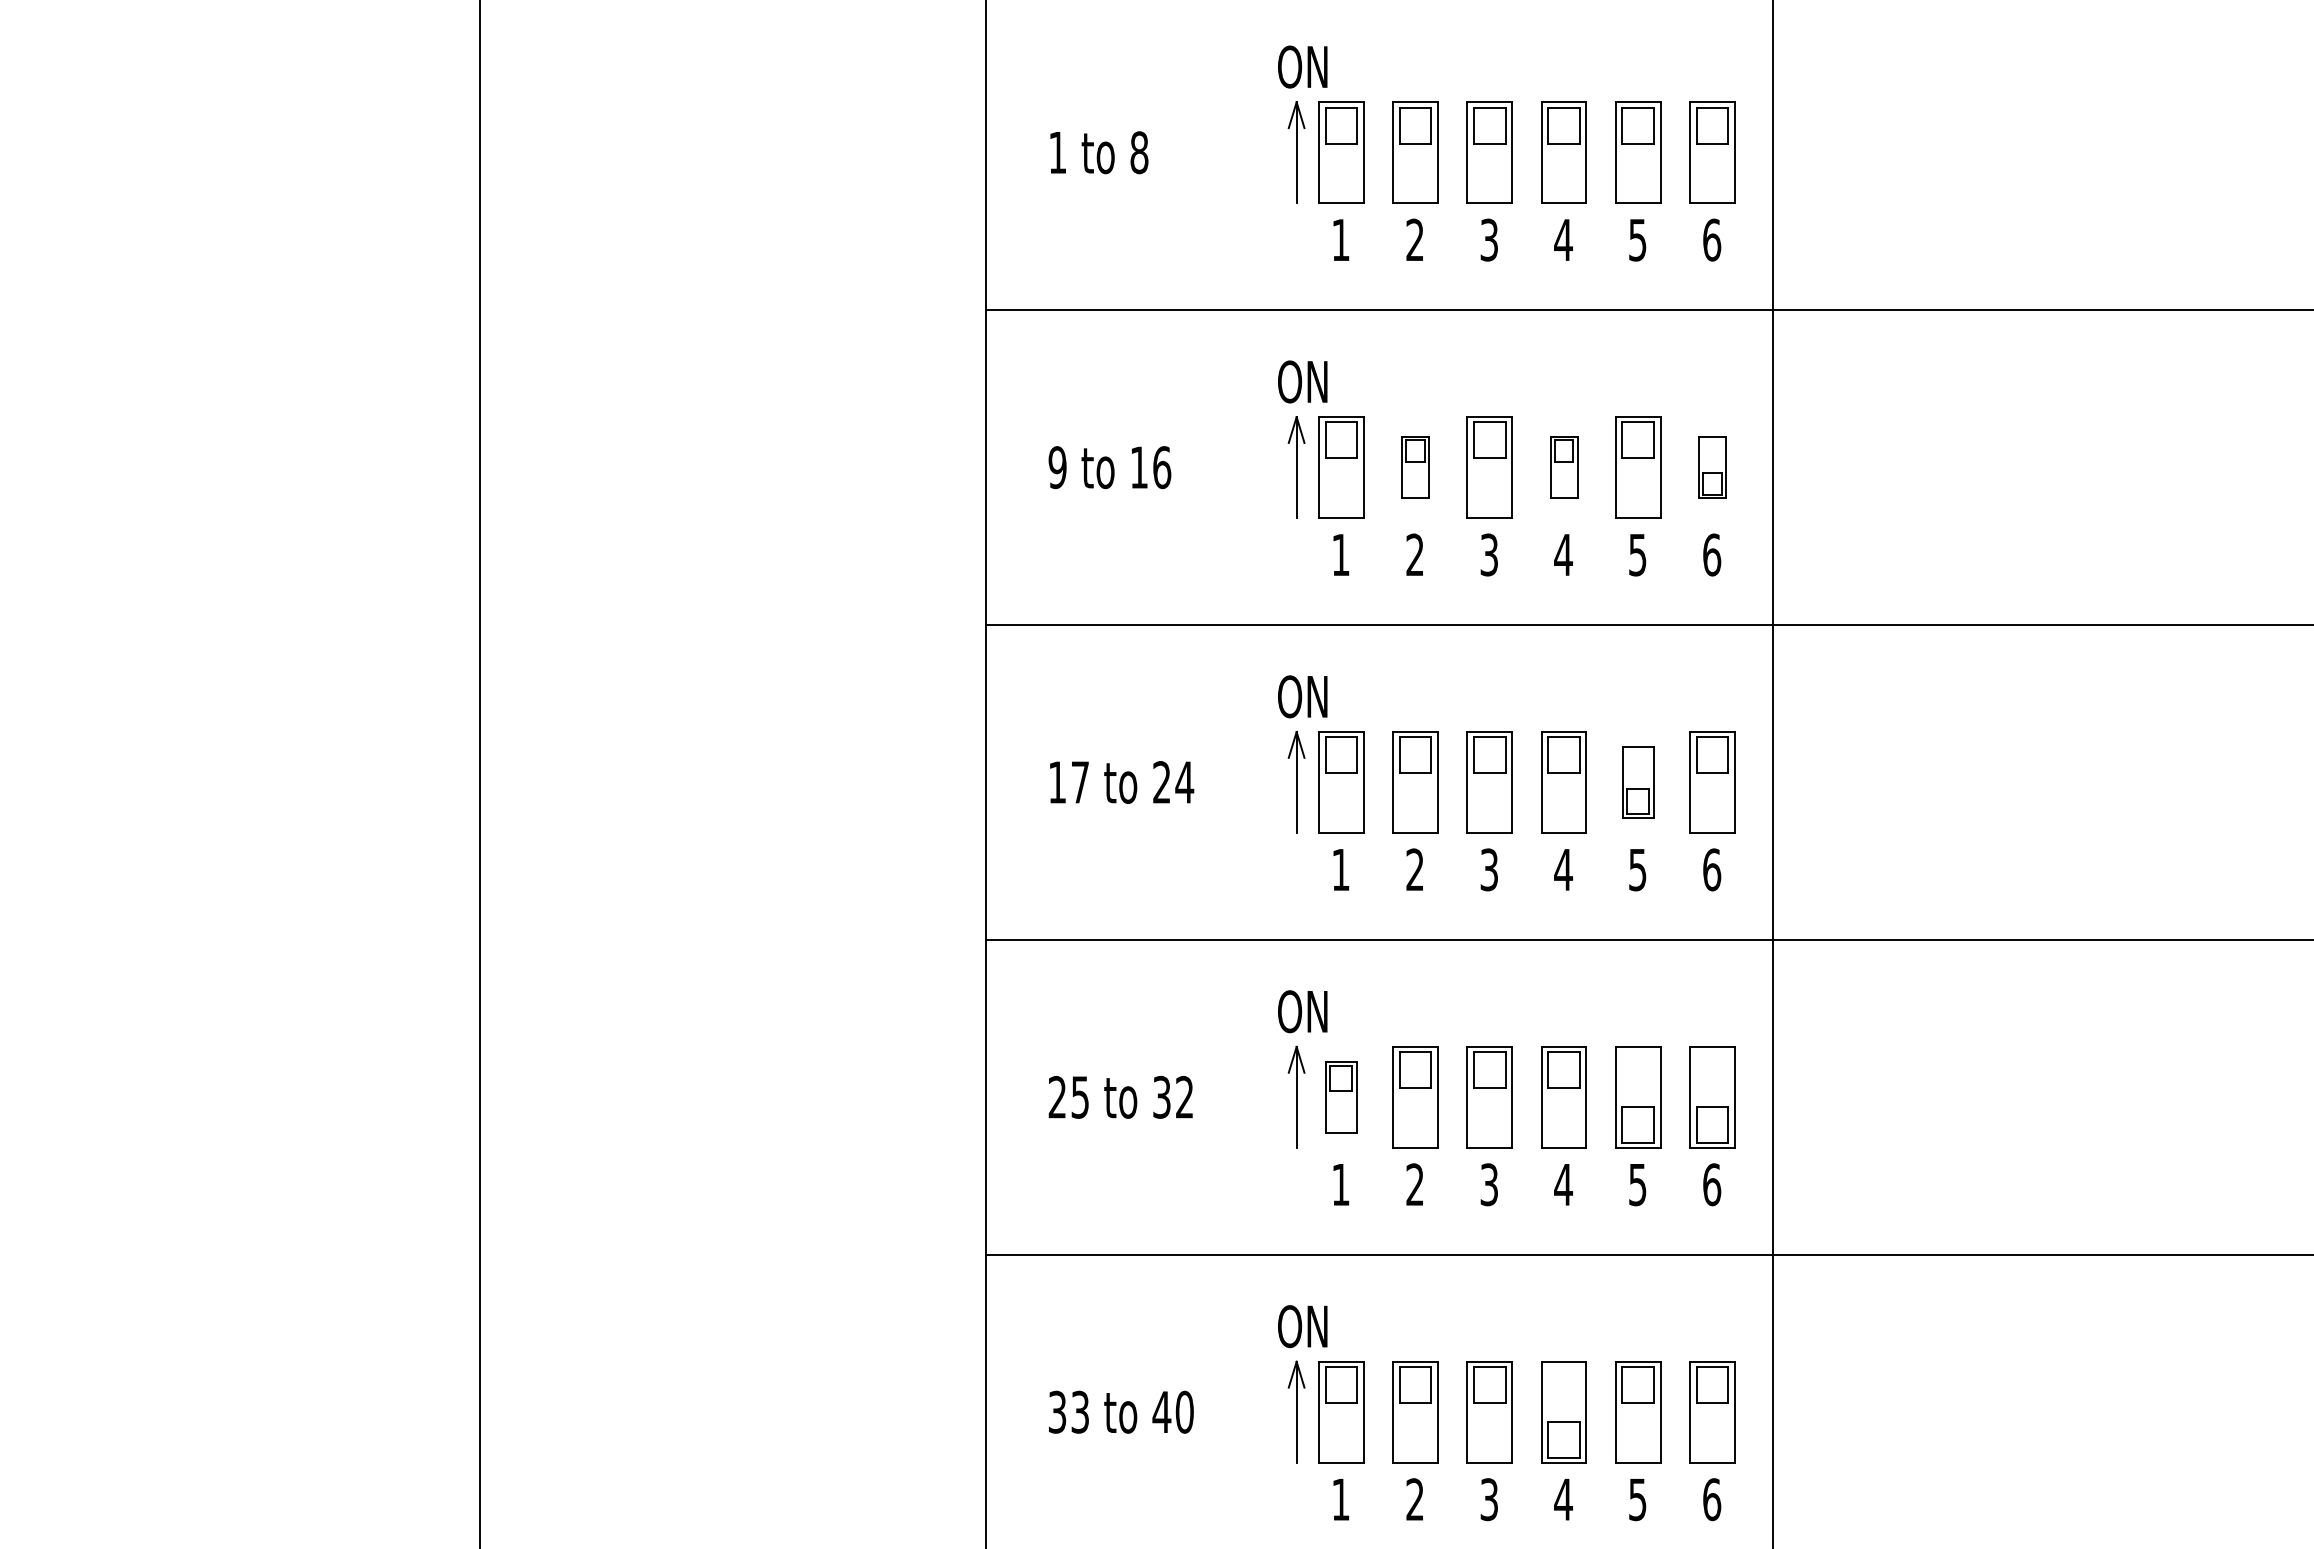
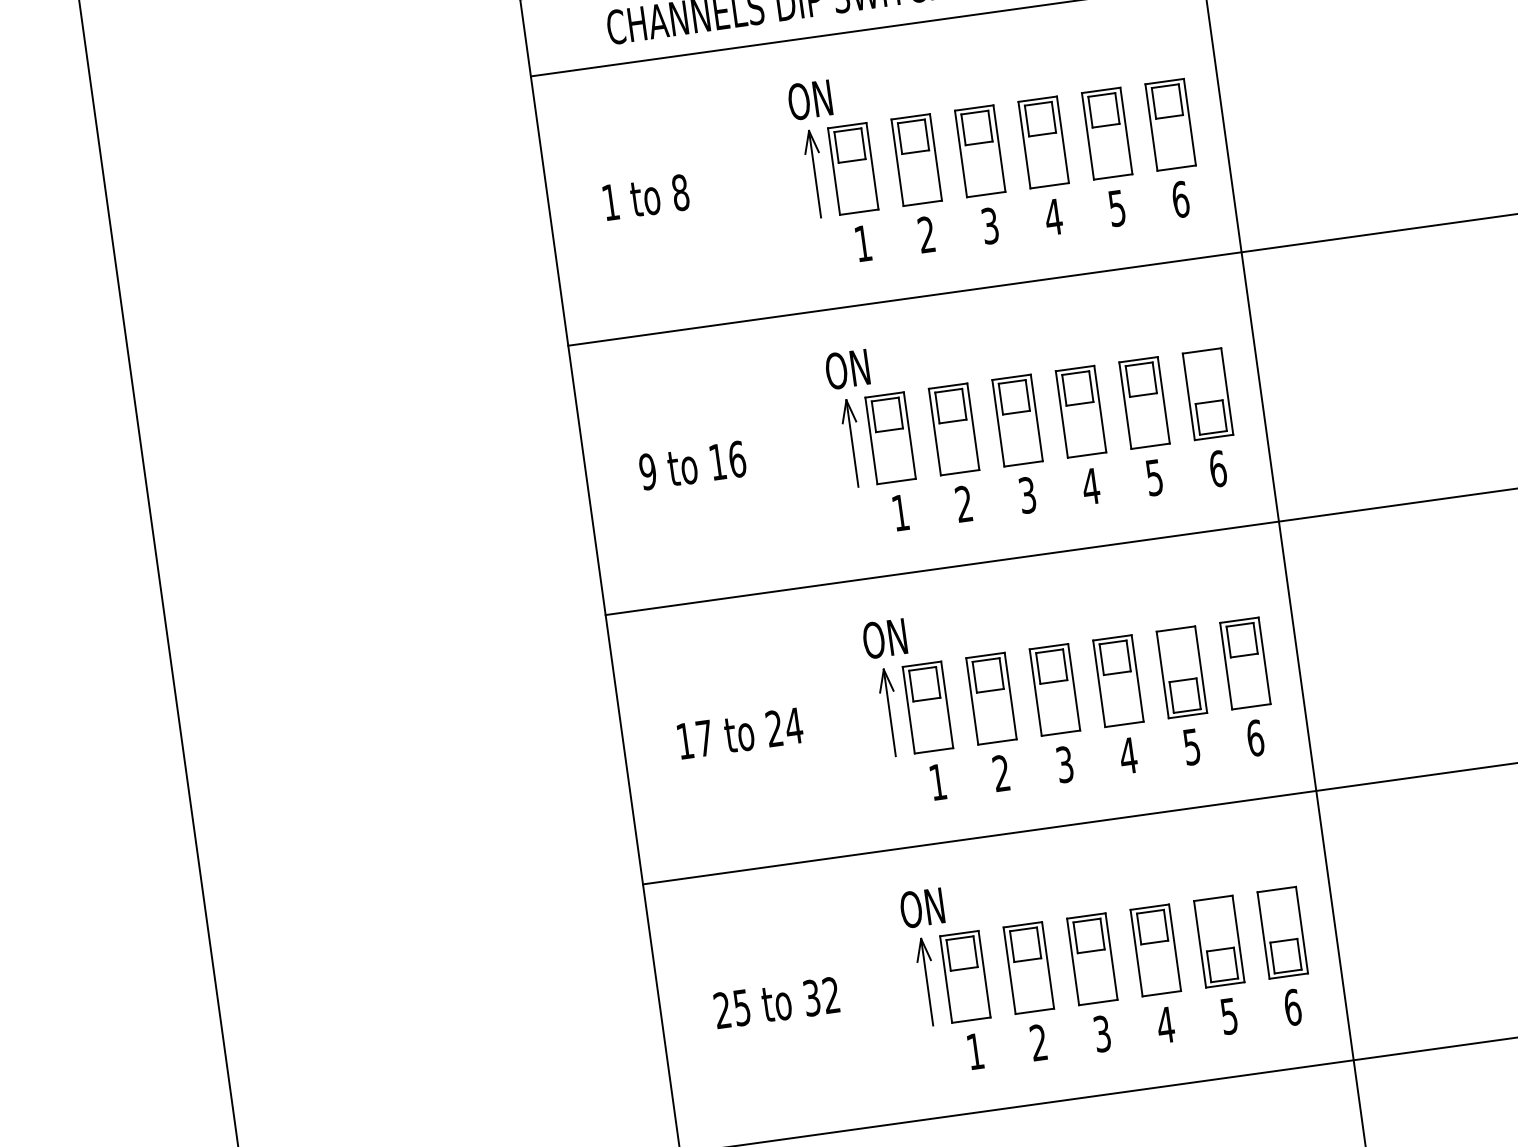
part: (1415, 467) -> (954, 429), size x1.67
part: (1563, 467) -> (1080, 411), size x1.67
part: (1712, 467) -> (1208, 393), size x1.67
part: (1638, 782) -> (1182, 672), size x1.43
part: (1341, 1097) -> (965, 976), size x1.43

